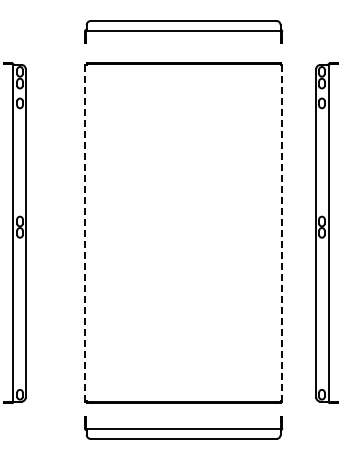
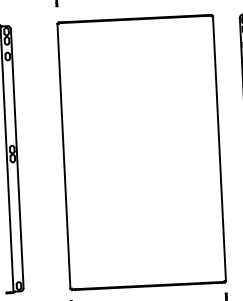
line: (84, 232) -> (63, 155), dashed -> solid
line: (282, 233) -> (219, 148), dashed -> solid

